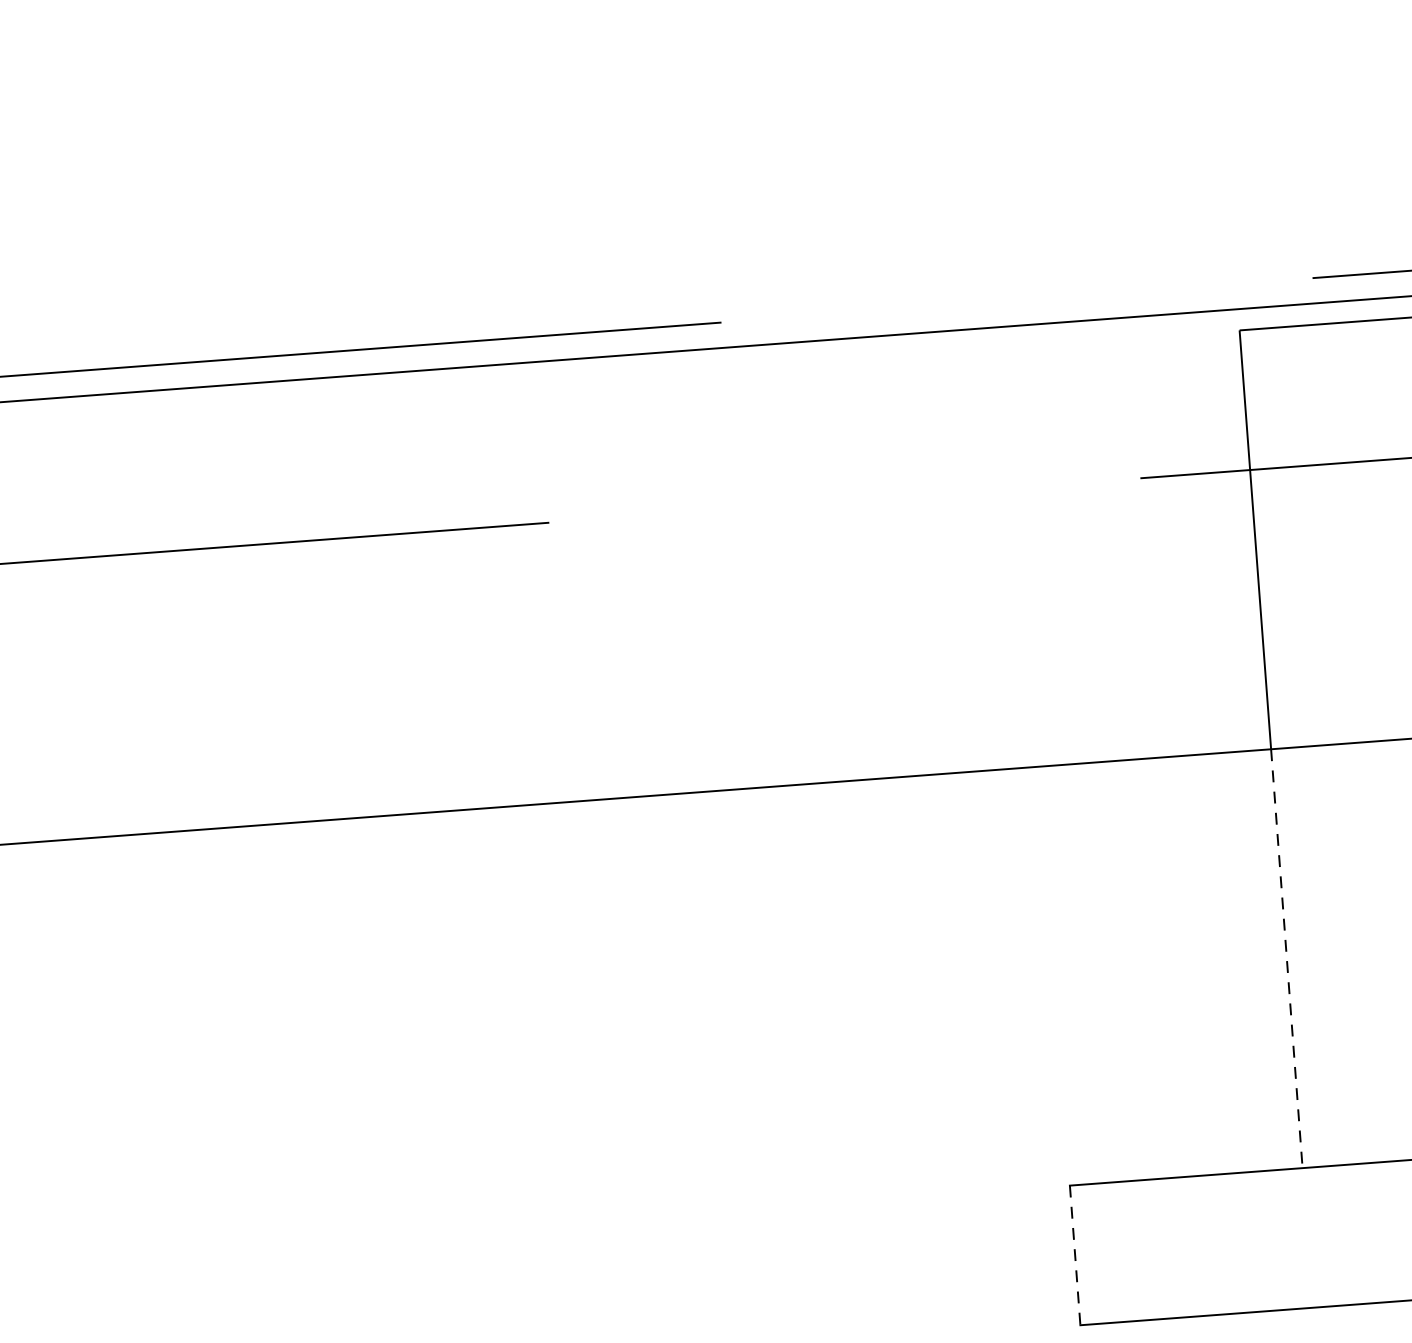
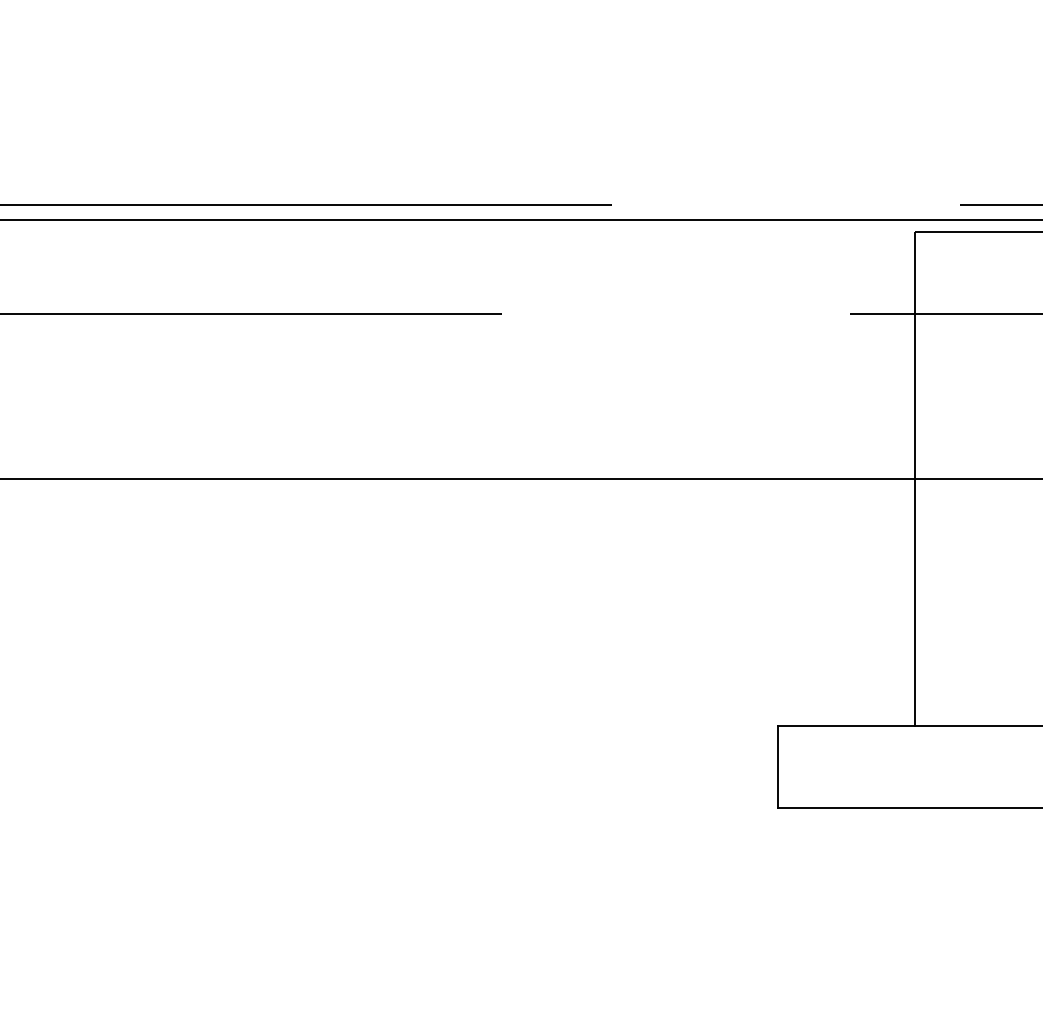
line: (1286, 960) -> (914, 603), dashed -> solid
line: (1074, 1256) -> (777, 767), dashed -> solid

